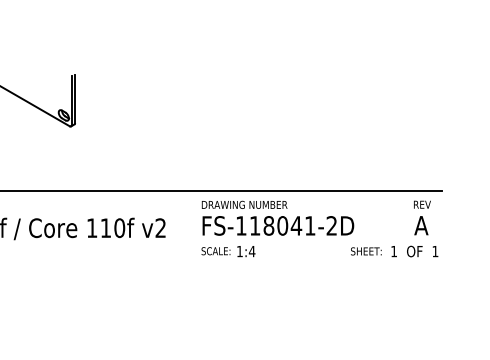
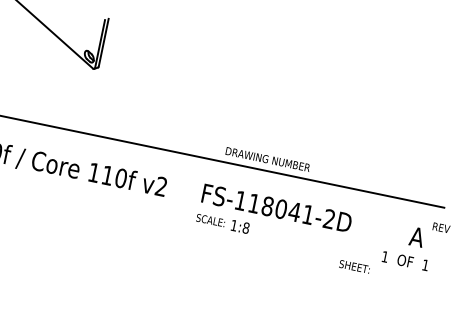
text: (244, 204) -> (267, 159), moved
text: (422, 204) -> (441, 227), moved
text: (251, 251) -> (245, 227), 1:4 -> 1:8
text: (366, 251) -> (354, 266), moved

